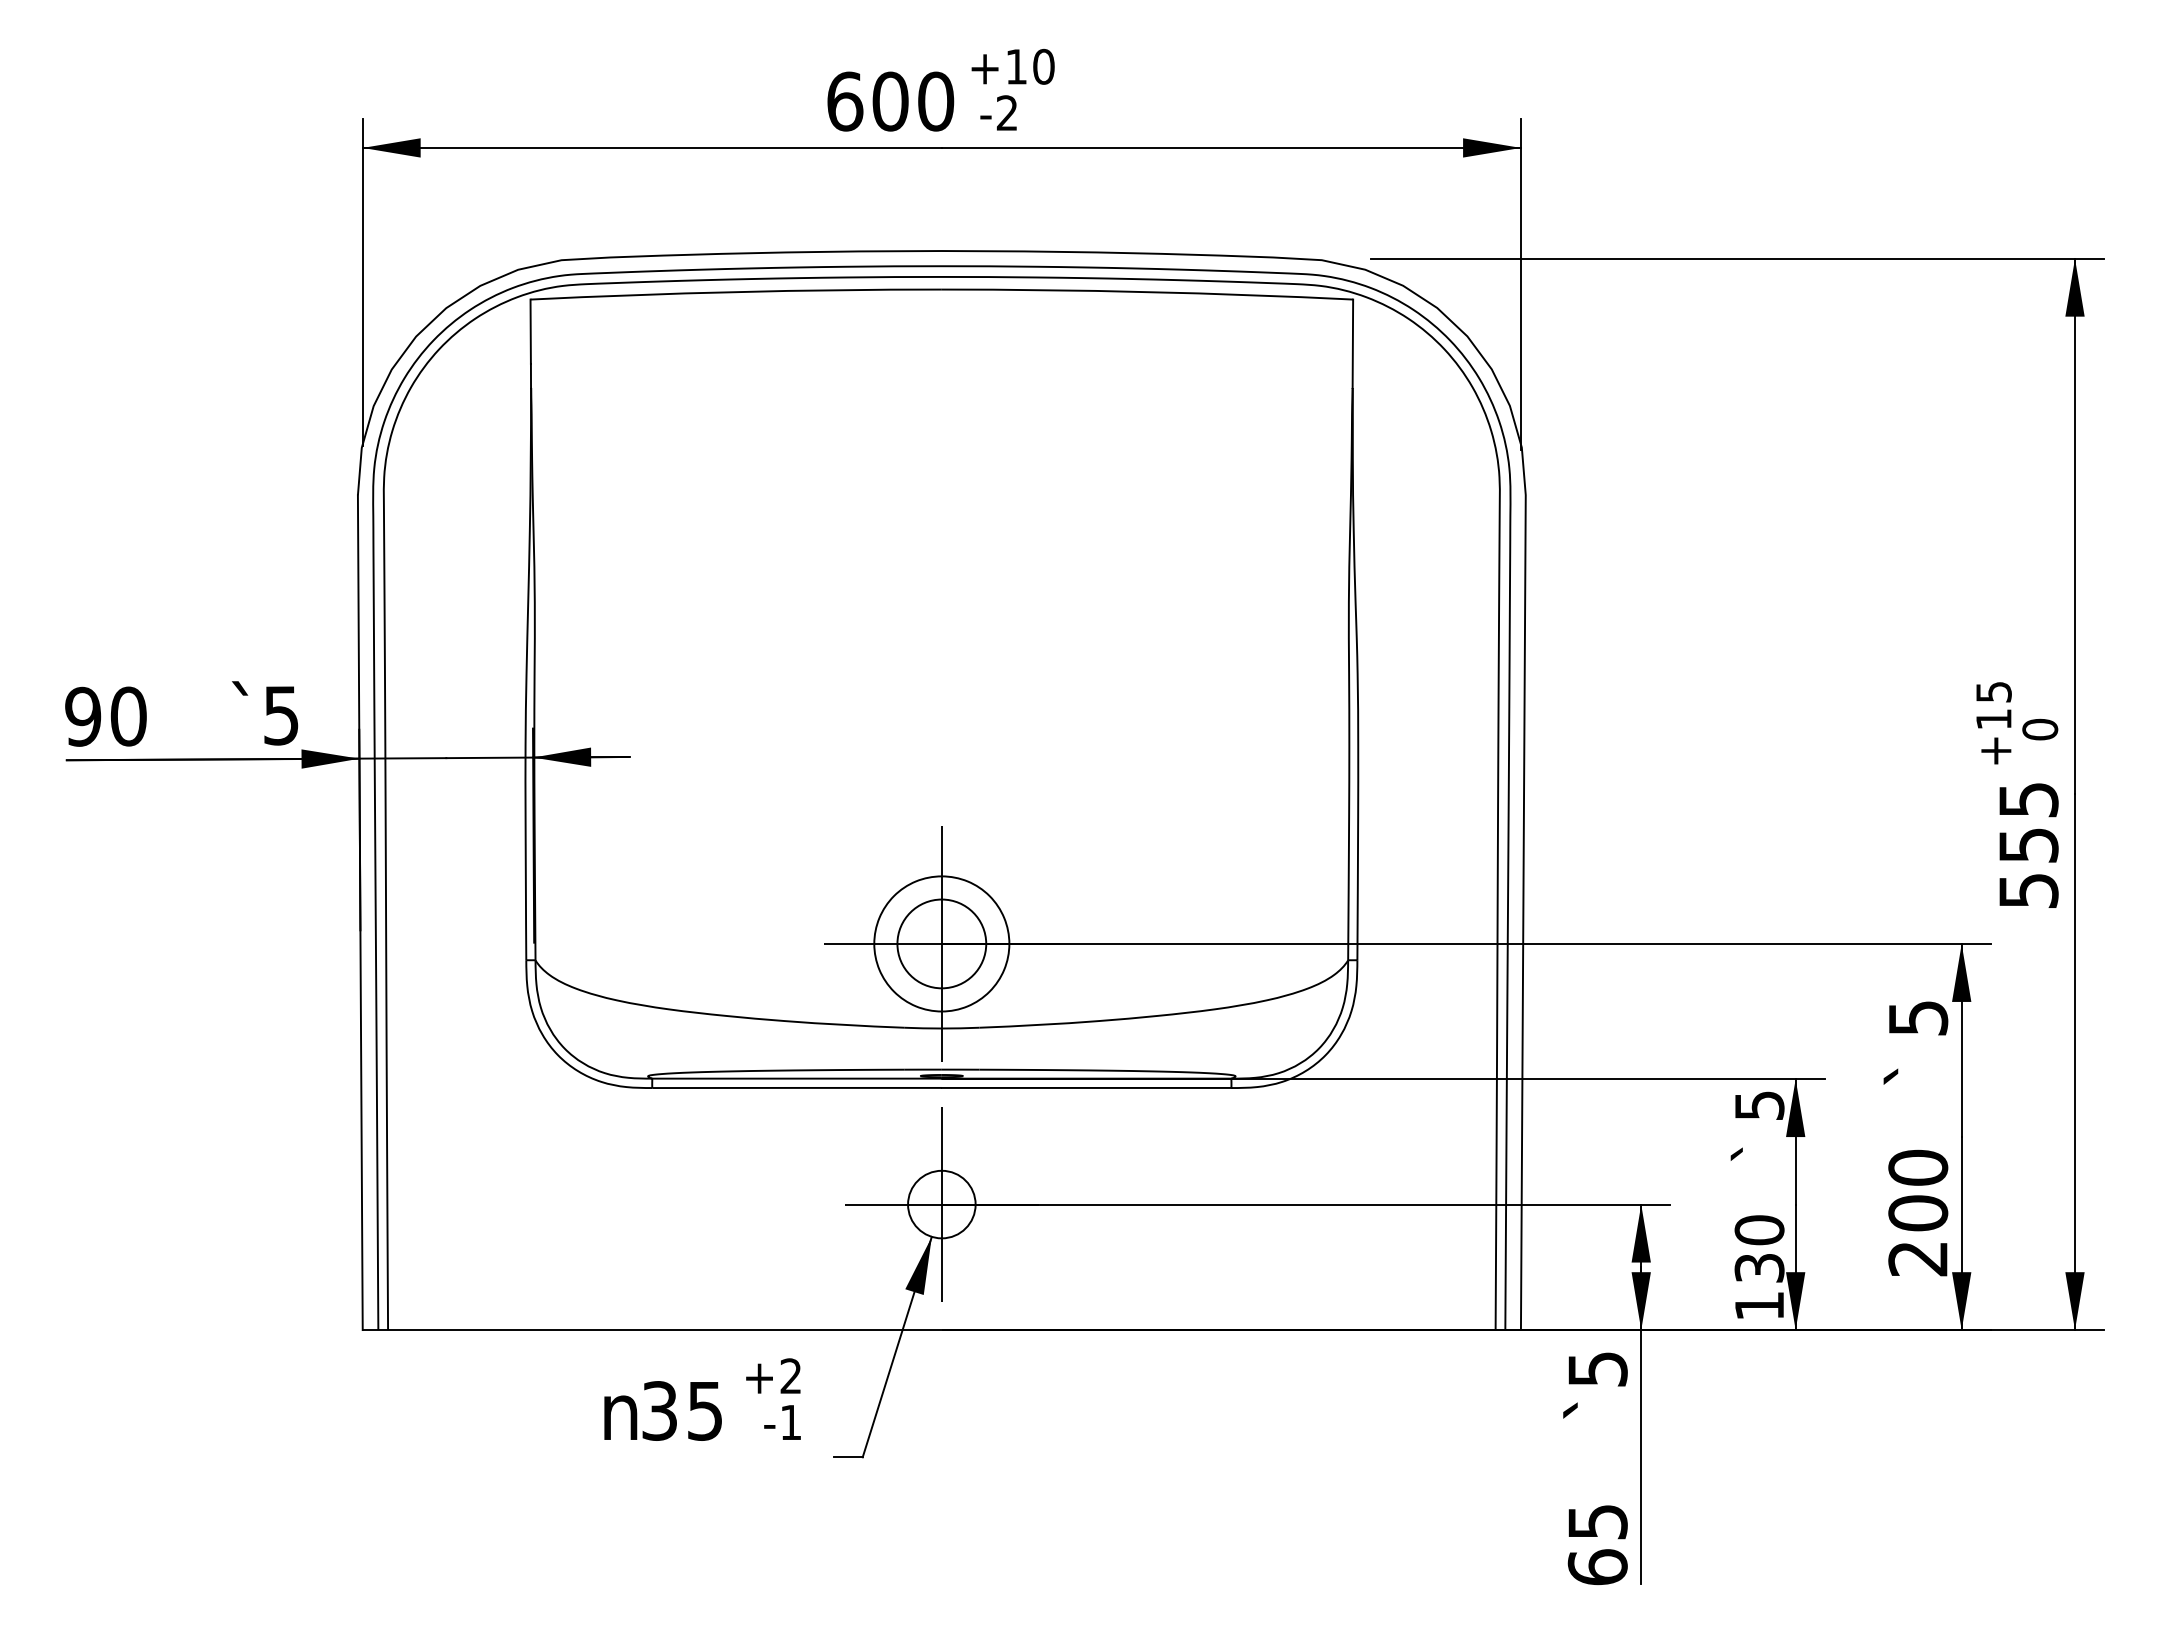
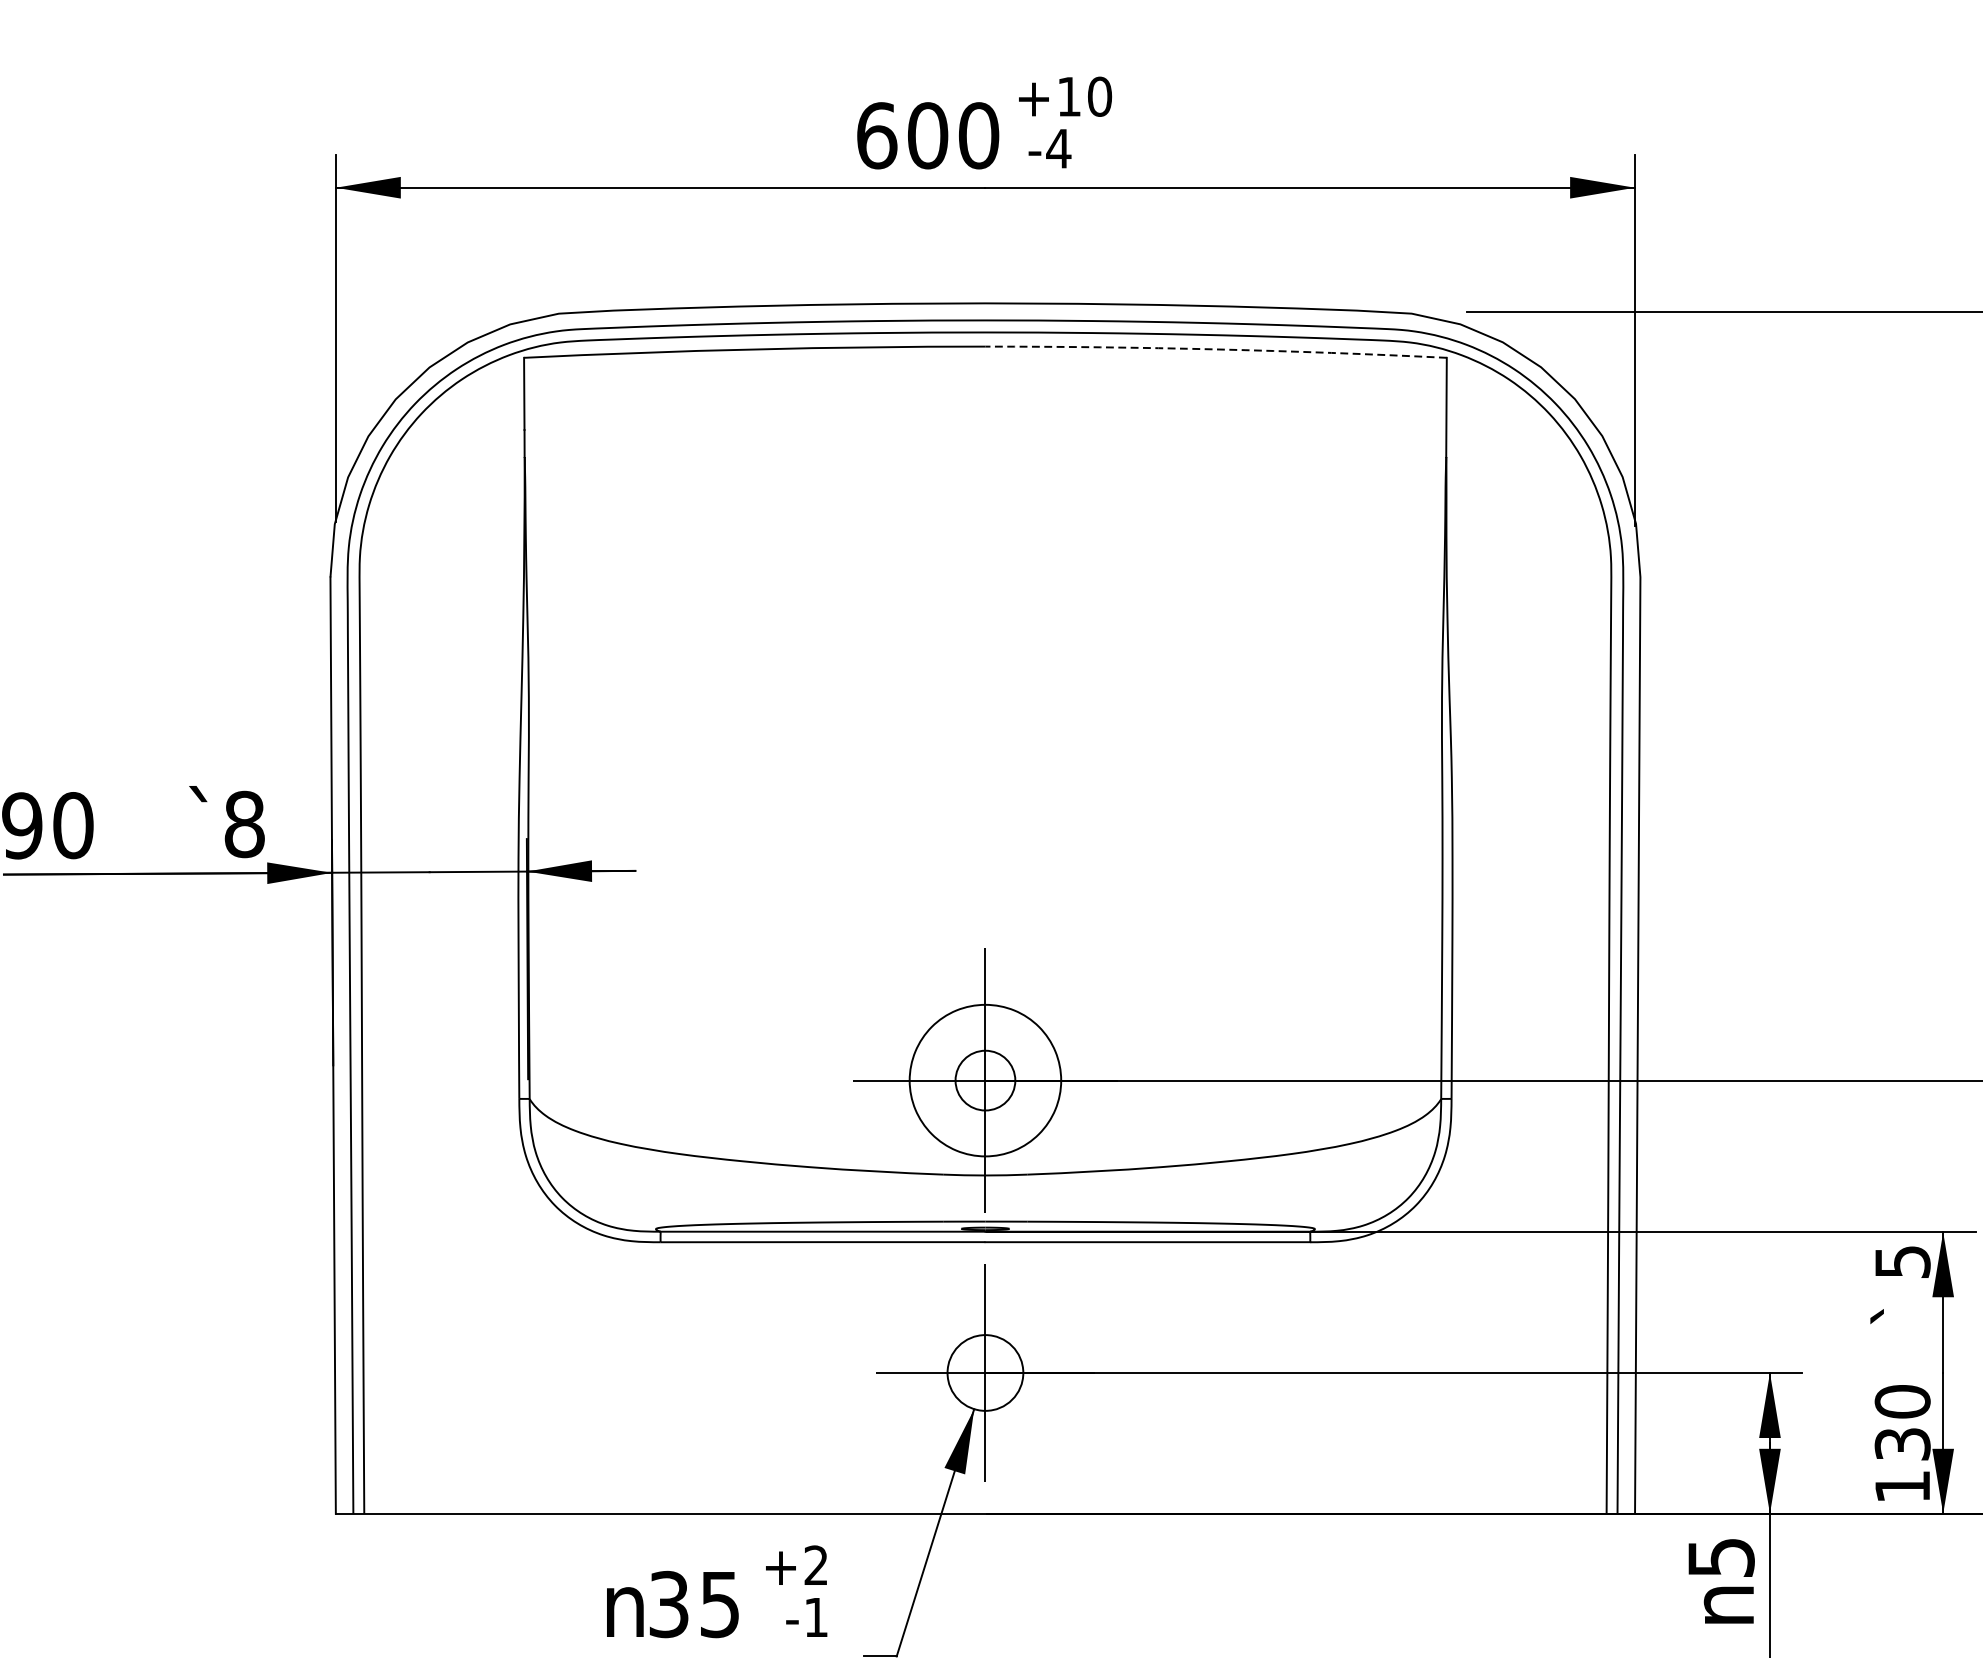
text: (1006, 112) -> (1057, 147), -2 -> -4
arc: (1147, 292) -> (1216, 349), solid -> dashed
text: (281, 715) -> (244, 824), 5 -> 8
circle: (941, 943) -> (985, 1080), size x0.6
text: (1594, 1411) -> (1717, 1605), ` -> n

